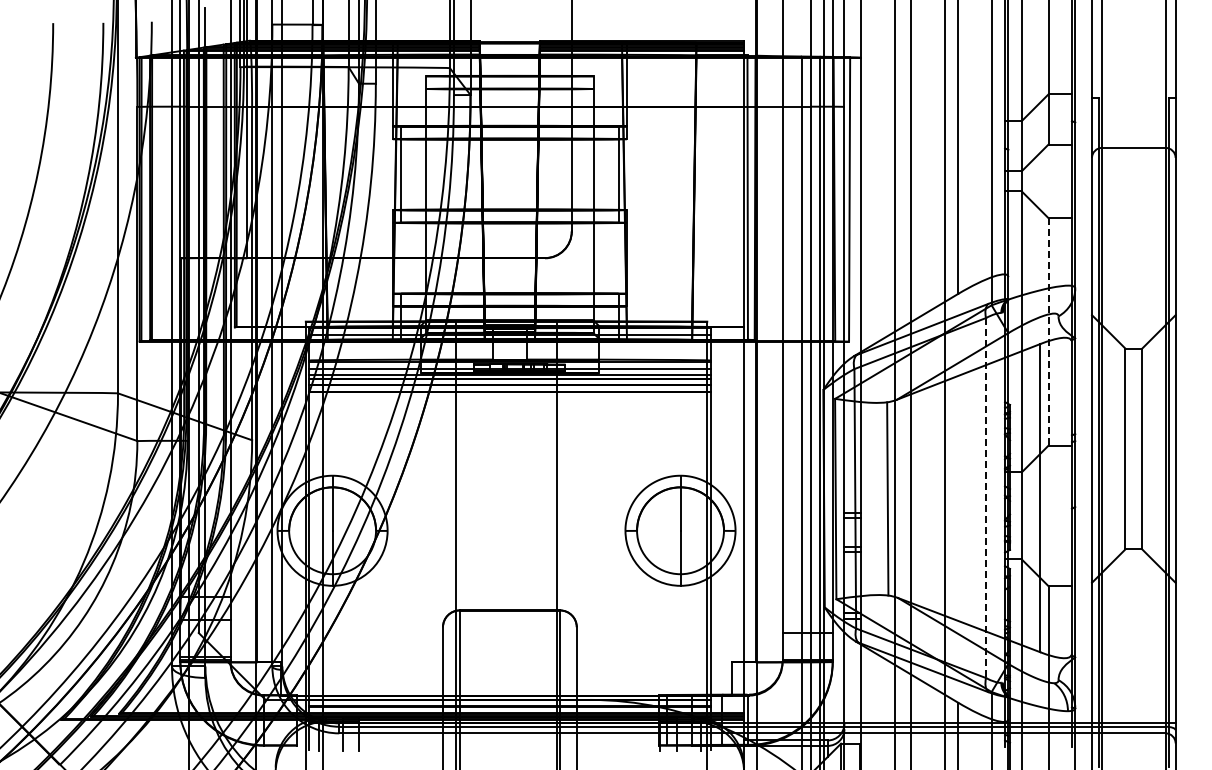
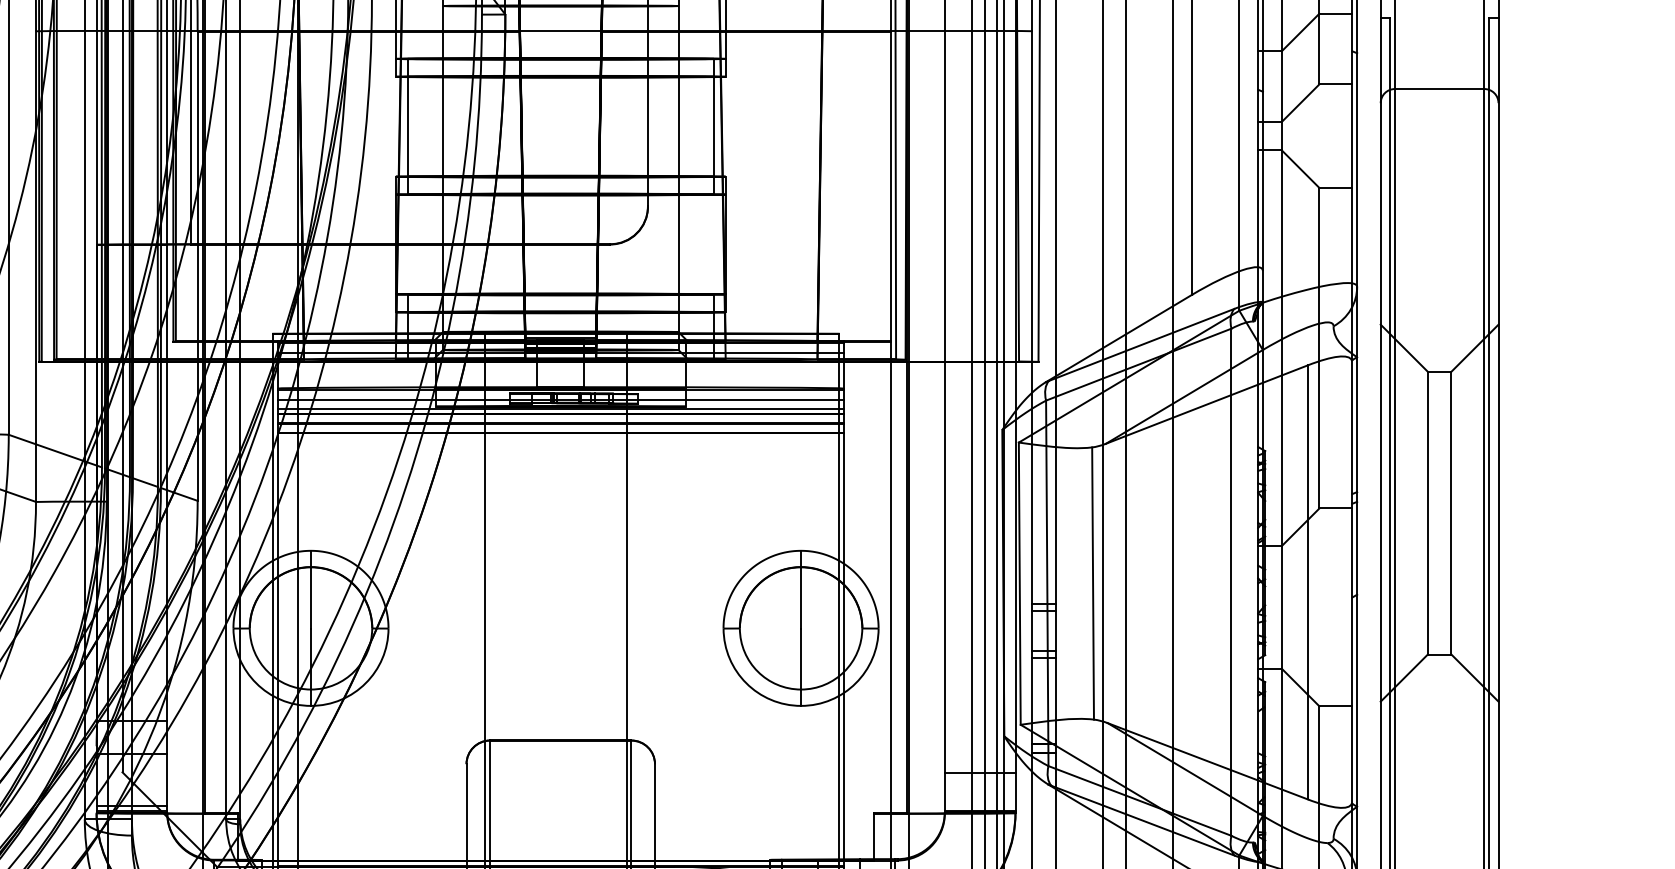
line: (1048, 331) -> (1319, 347), dashed -> solid
line: (986, 498) -> (1232, 582), dashed -> solid

